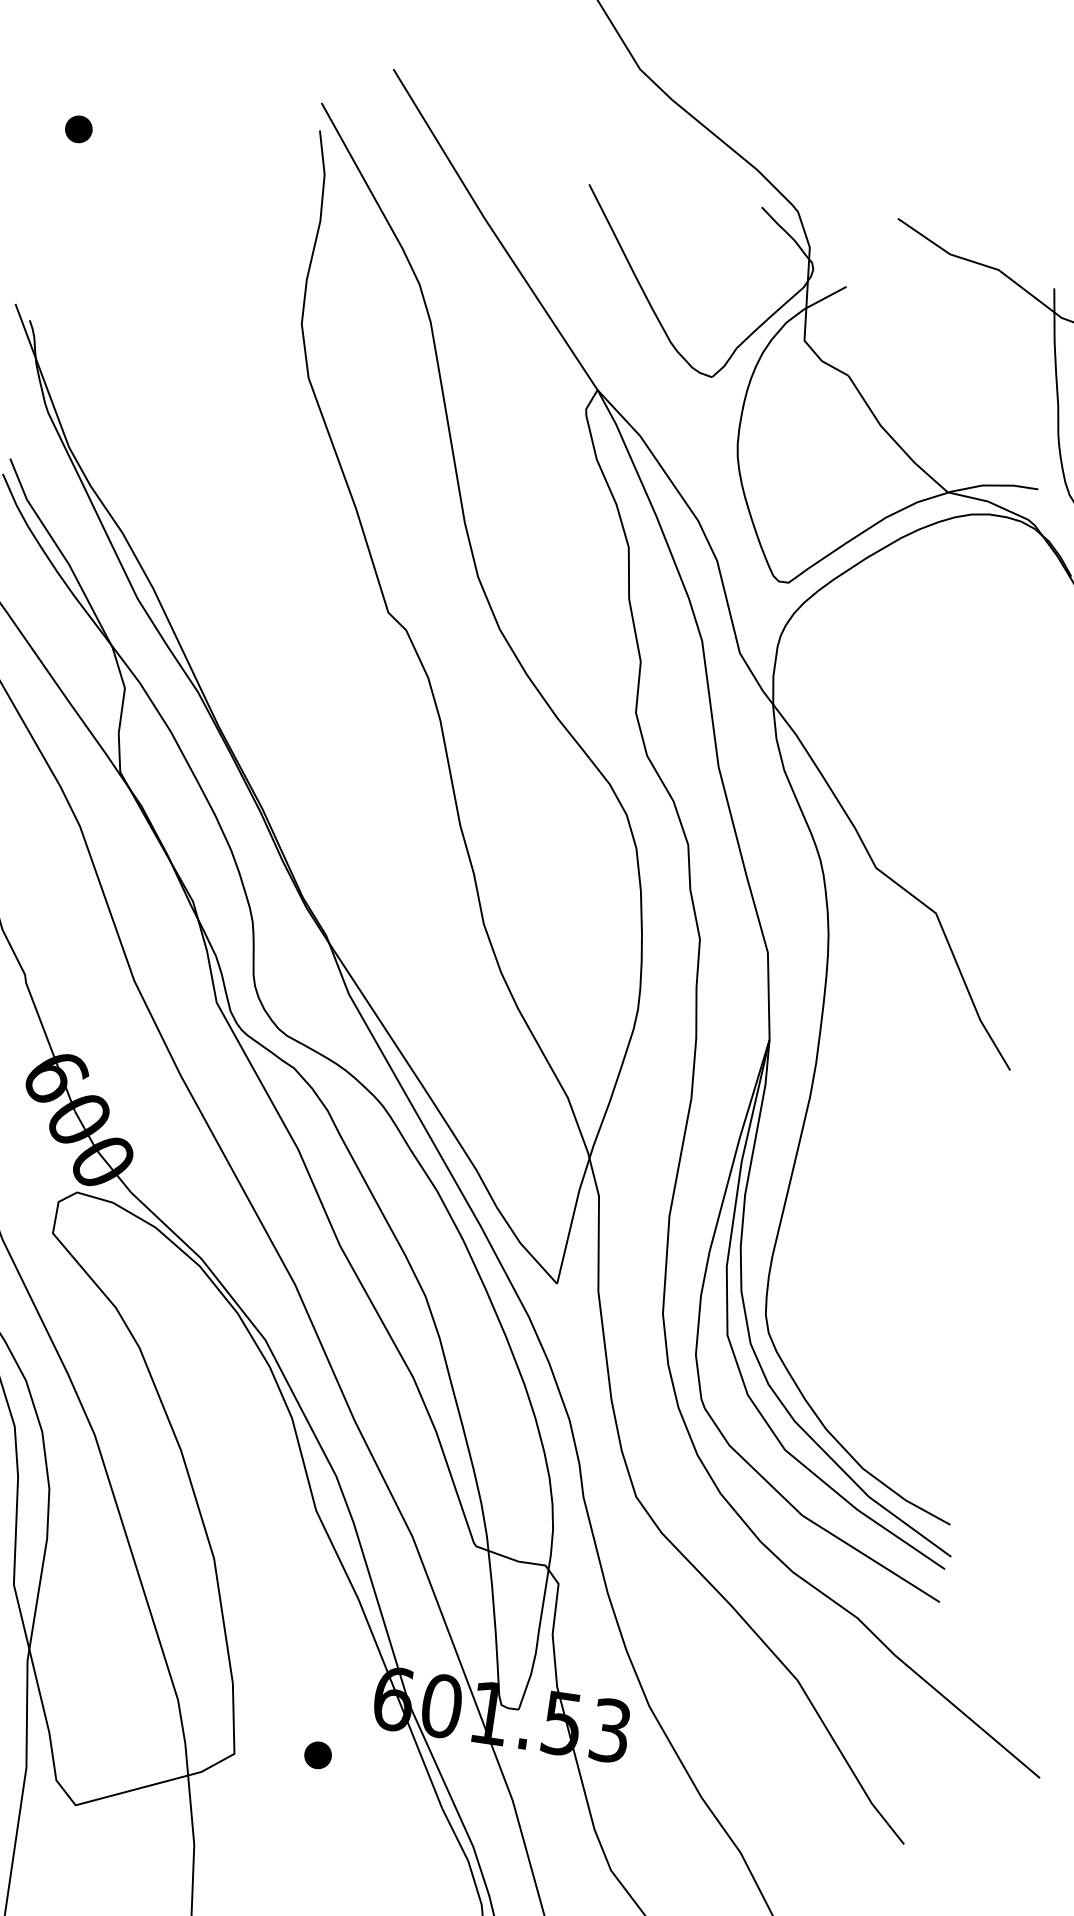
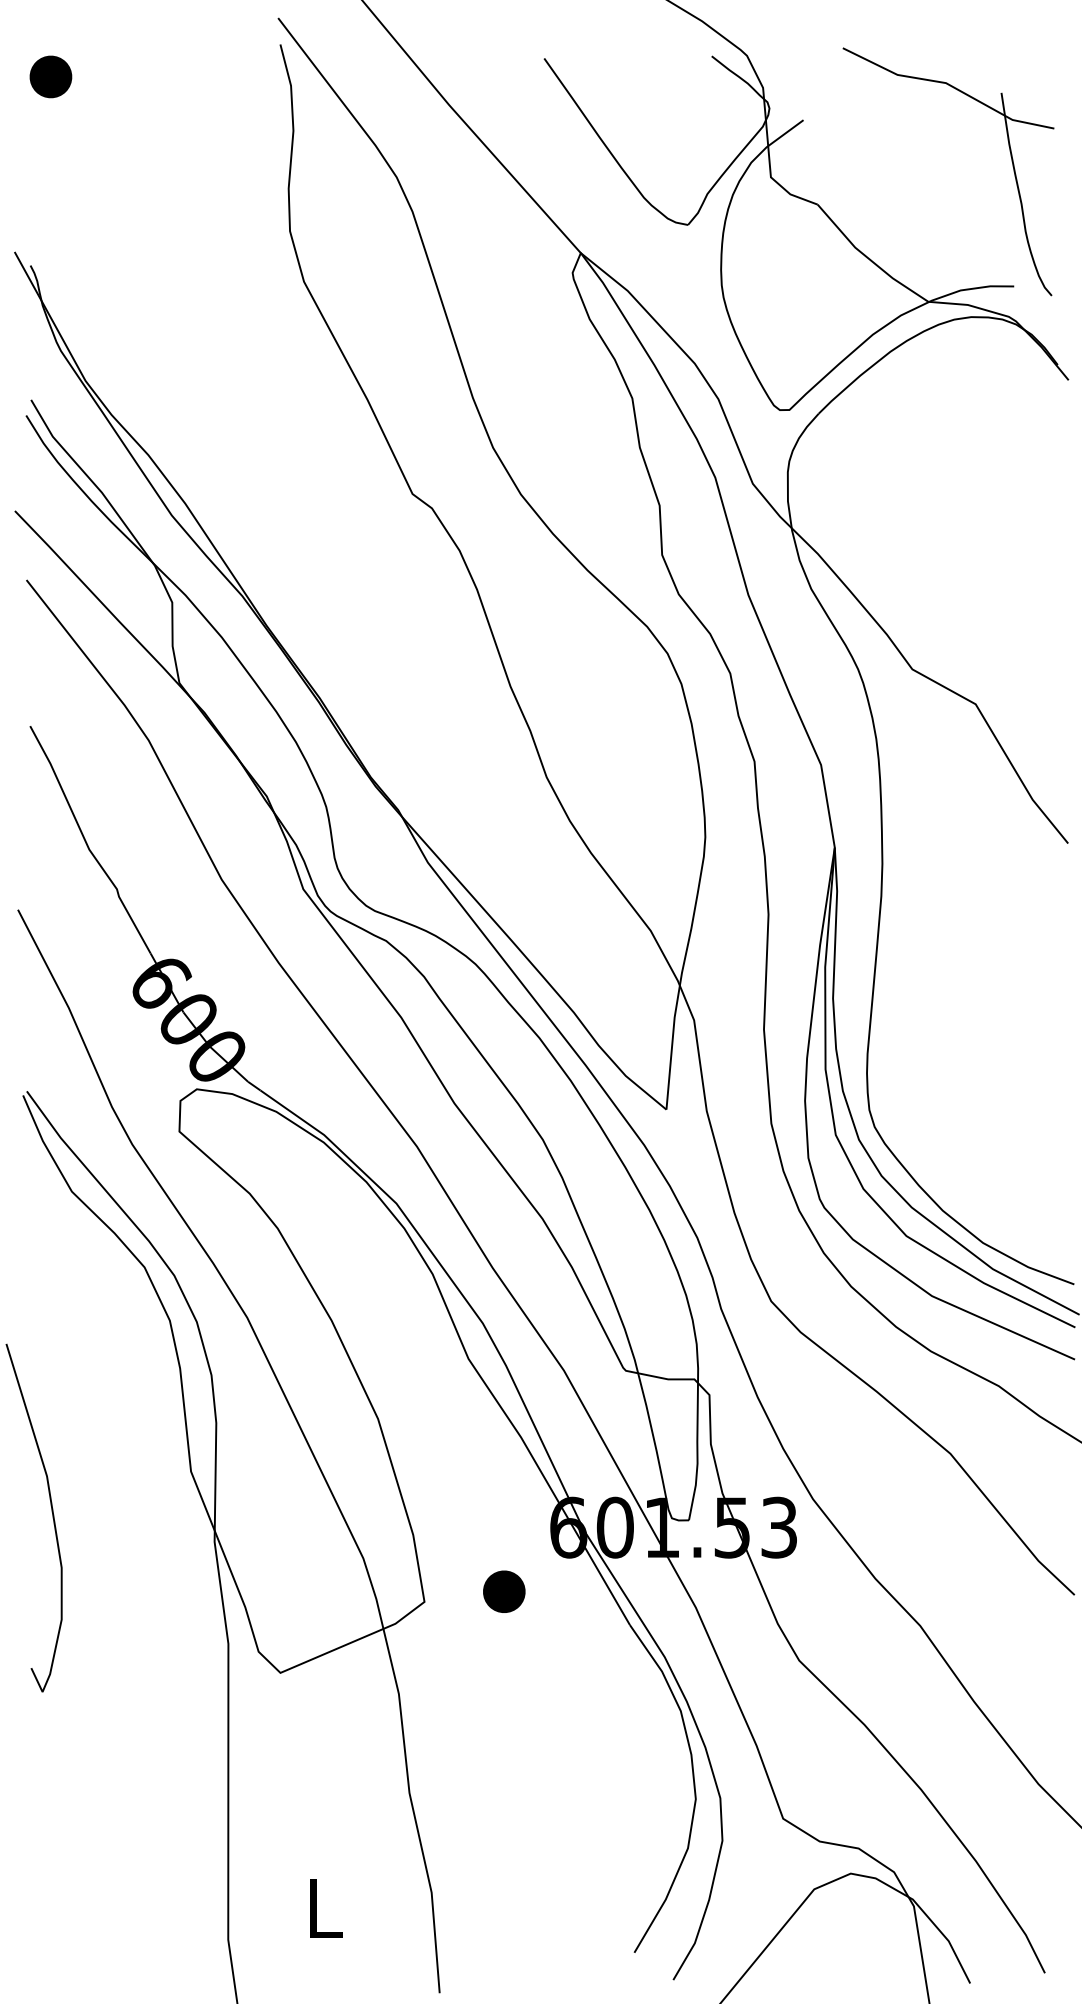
part: (78, 128) -> (50, 76), size x1.6
part: (318, 1755) -> (504, 1591), size x1.6

